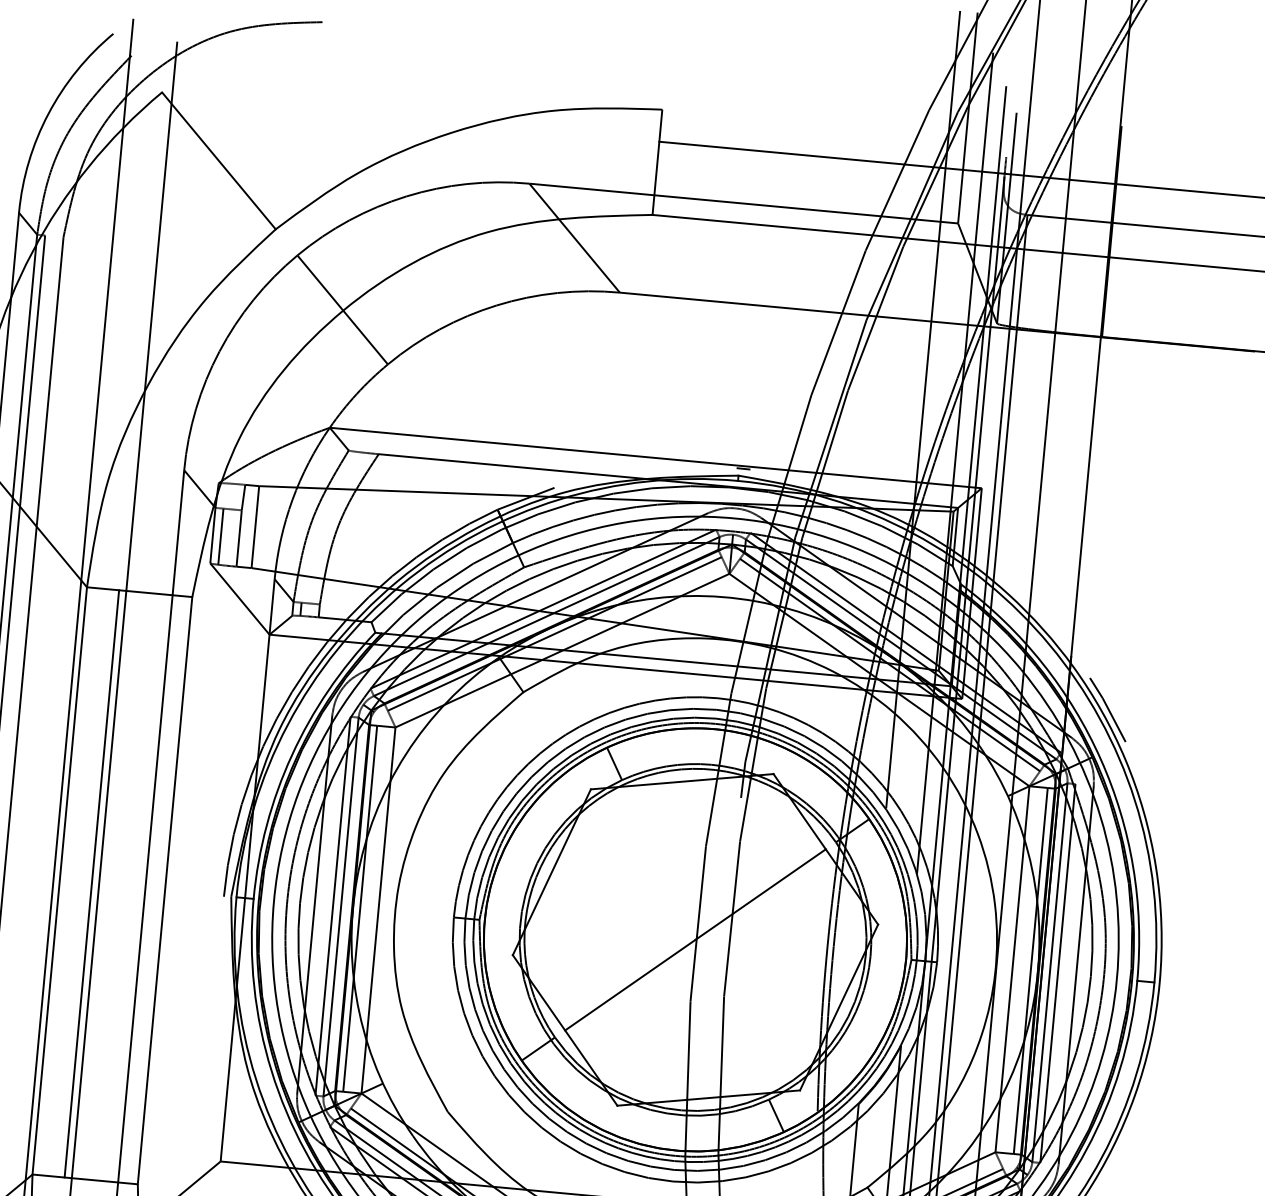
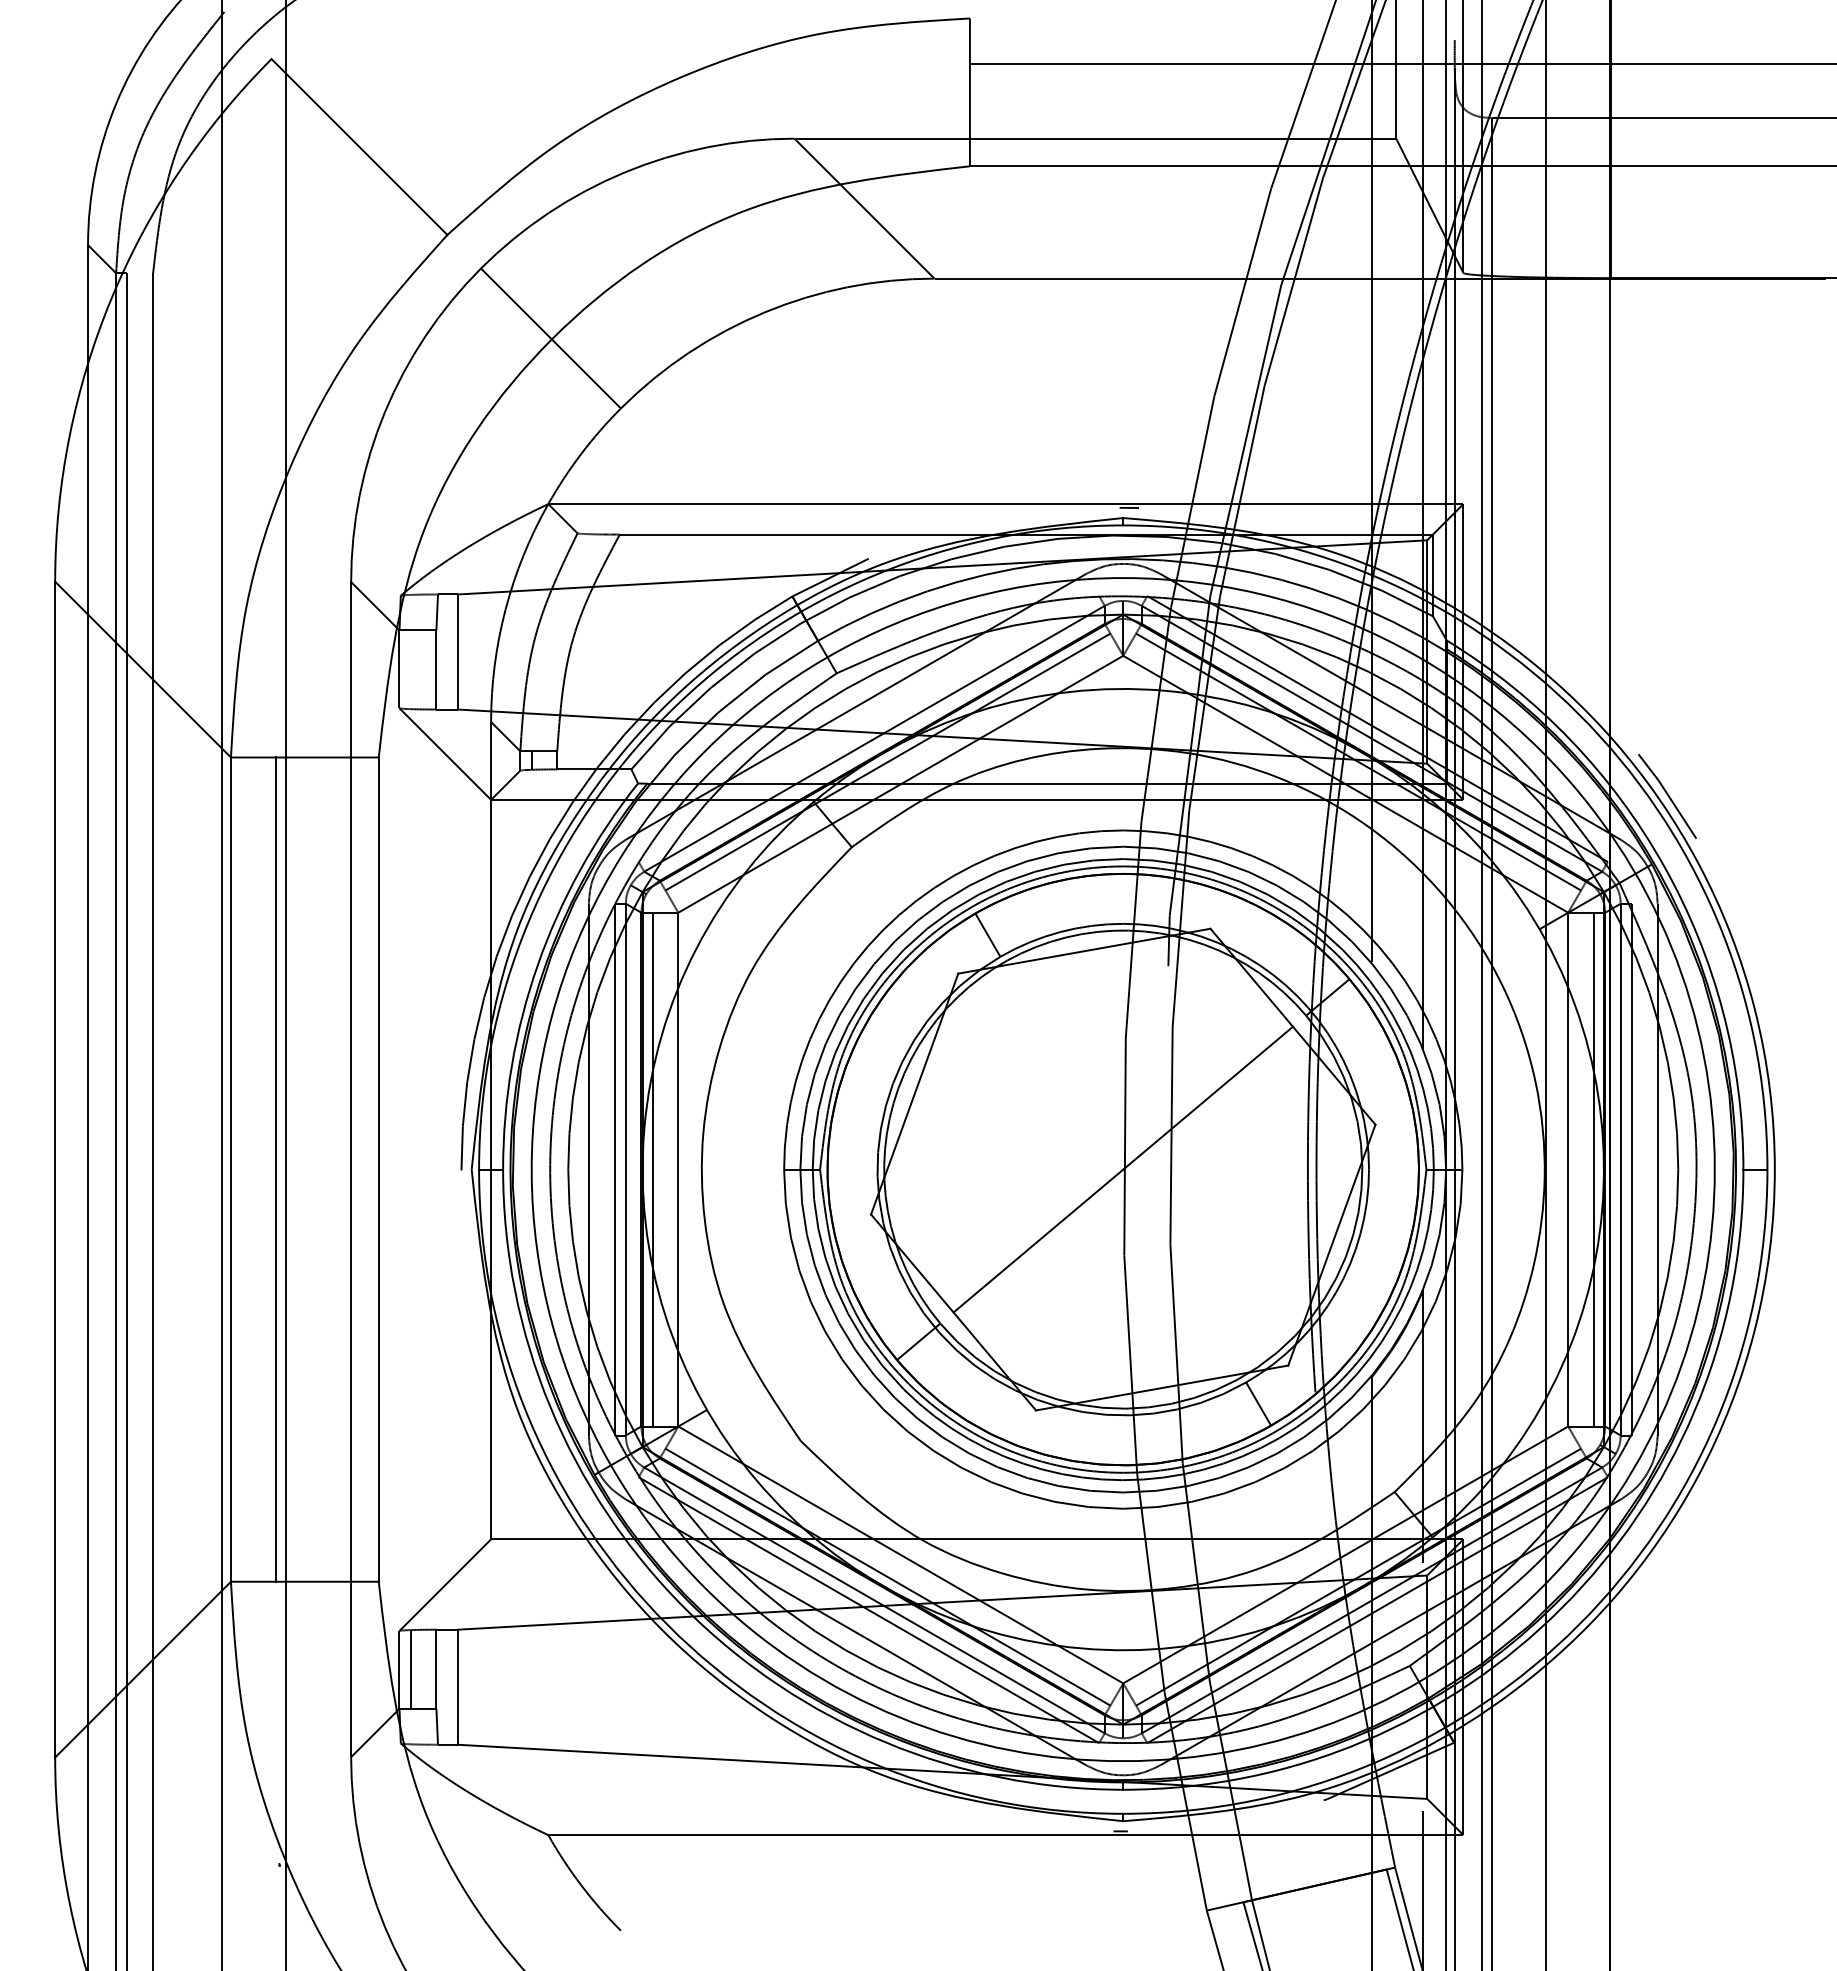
line: (220, 536) -> (410, 669), removed
line: (543, 608) -> (868, 728), removed

